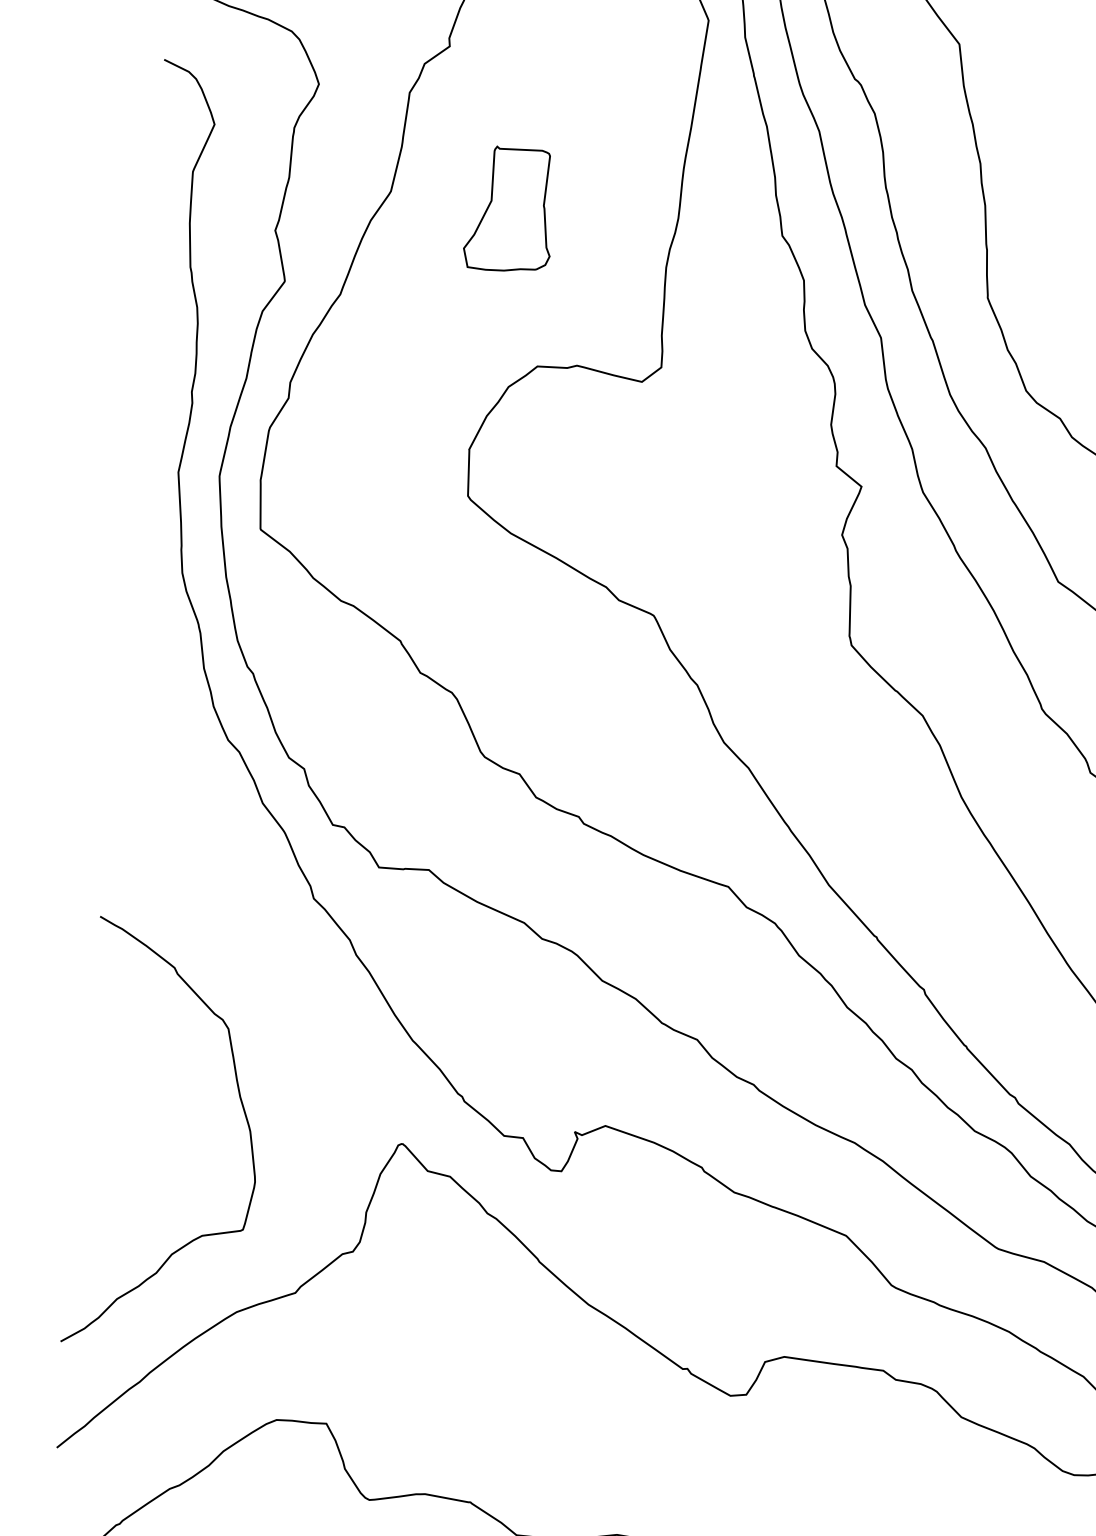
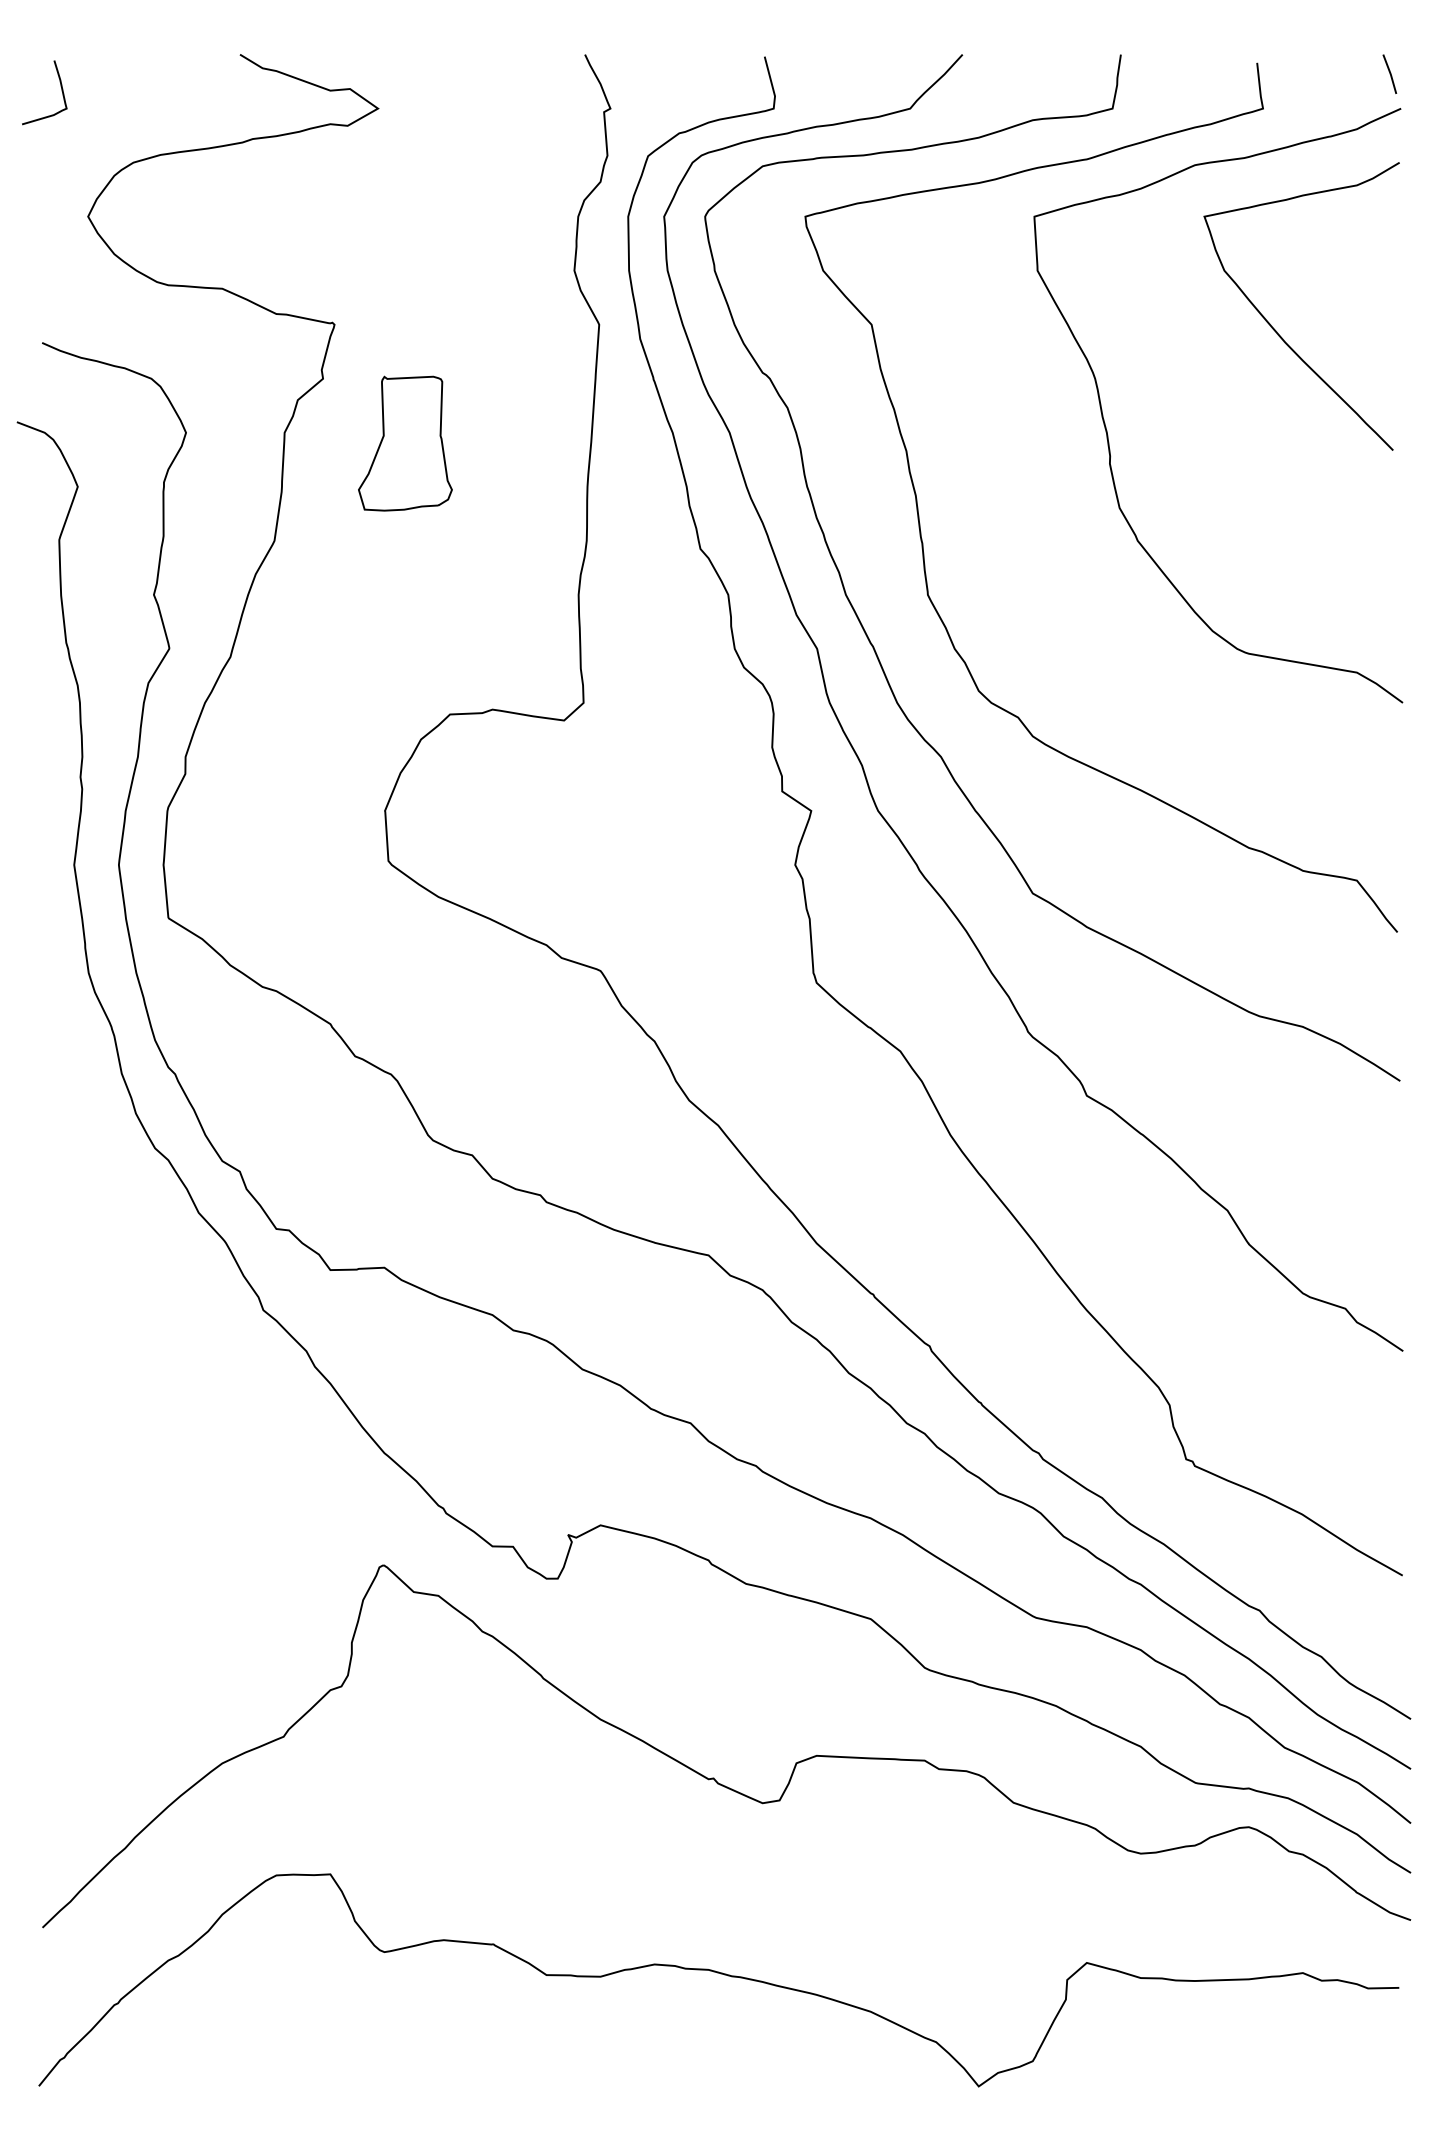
part: (510, 209) -> (405, 443), moved
curve: (244, 1114) -> (210, 1549), removed

